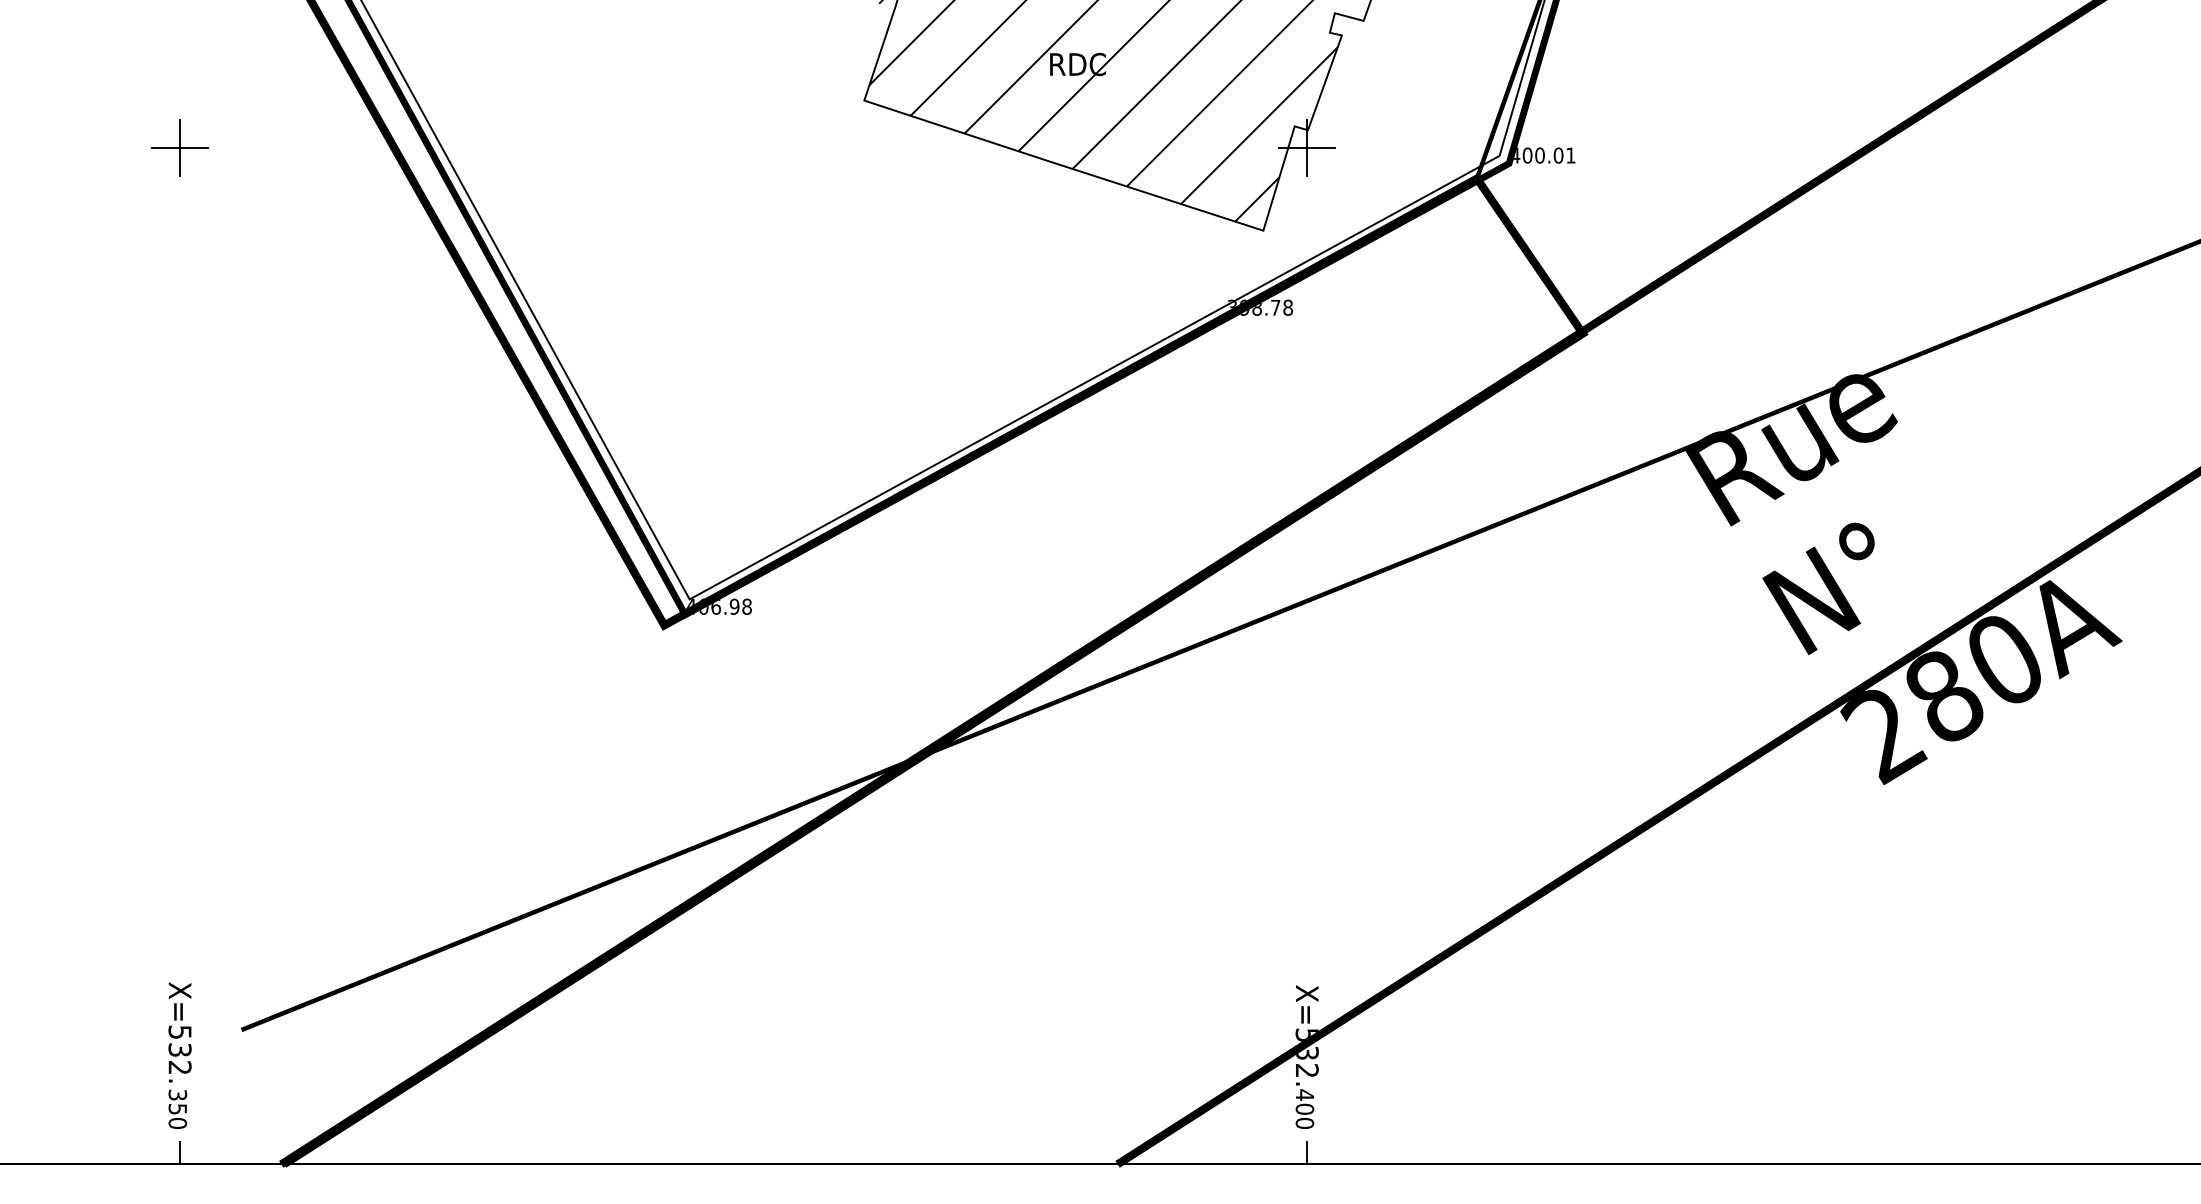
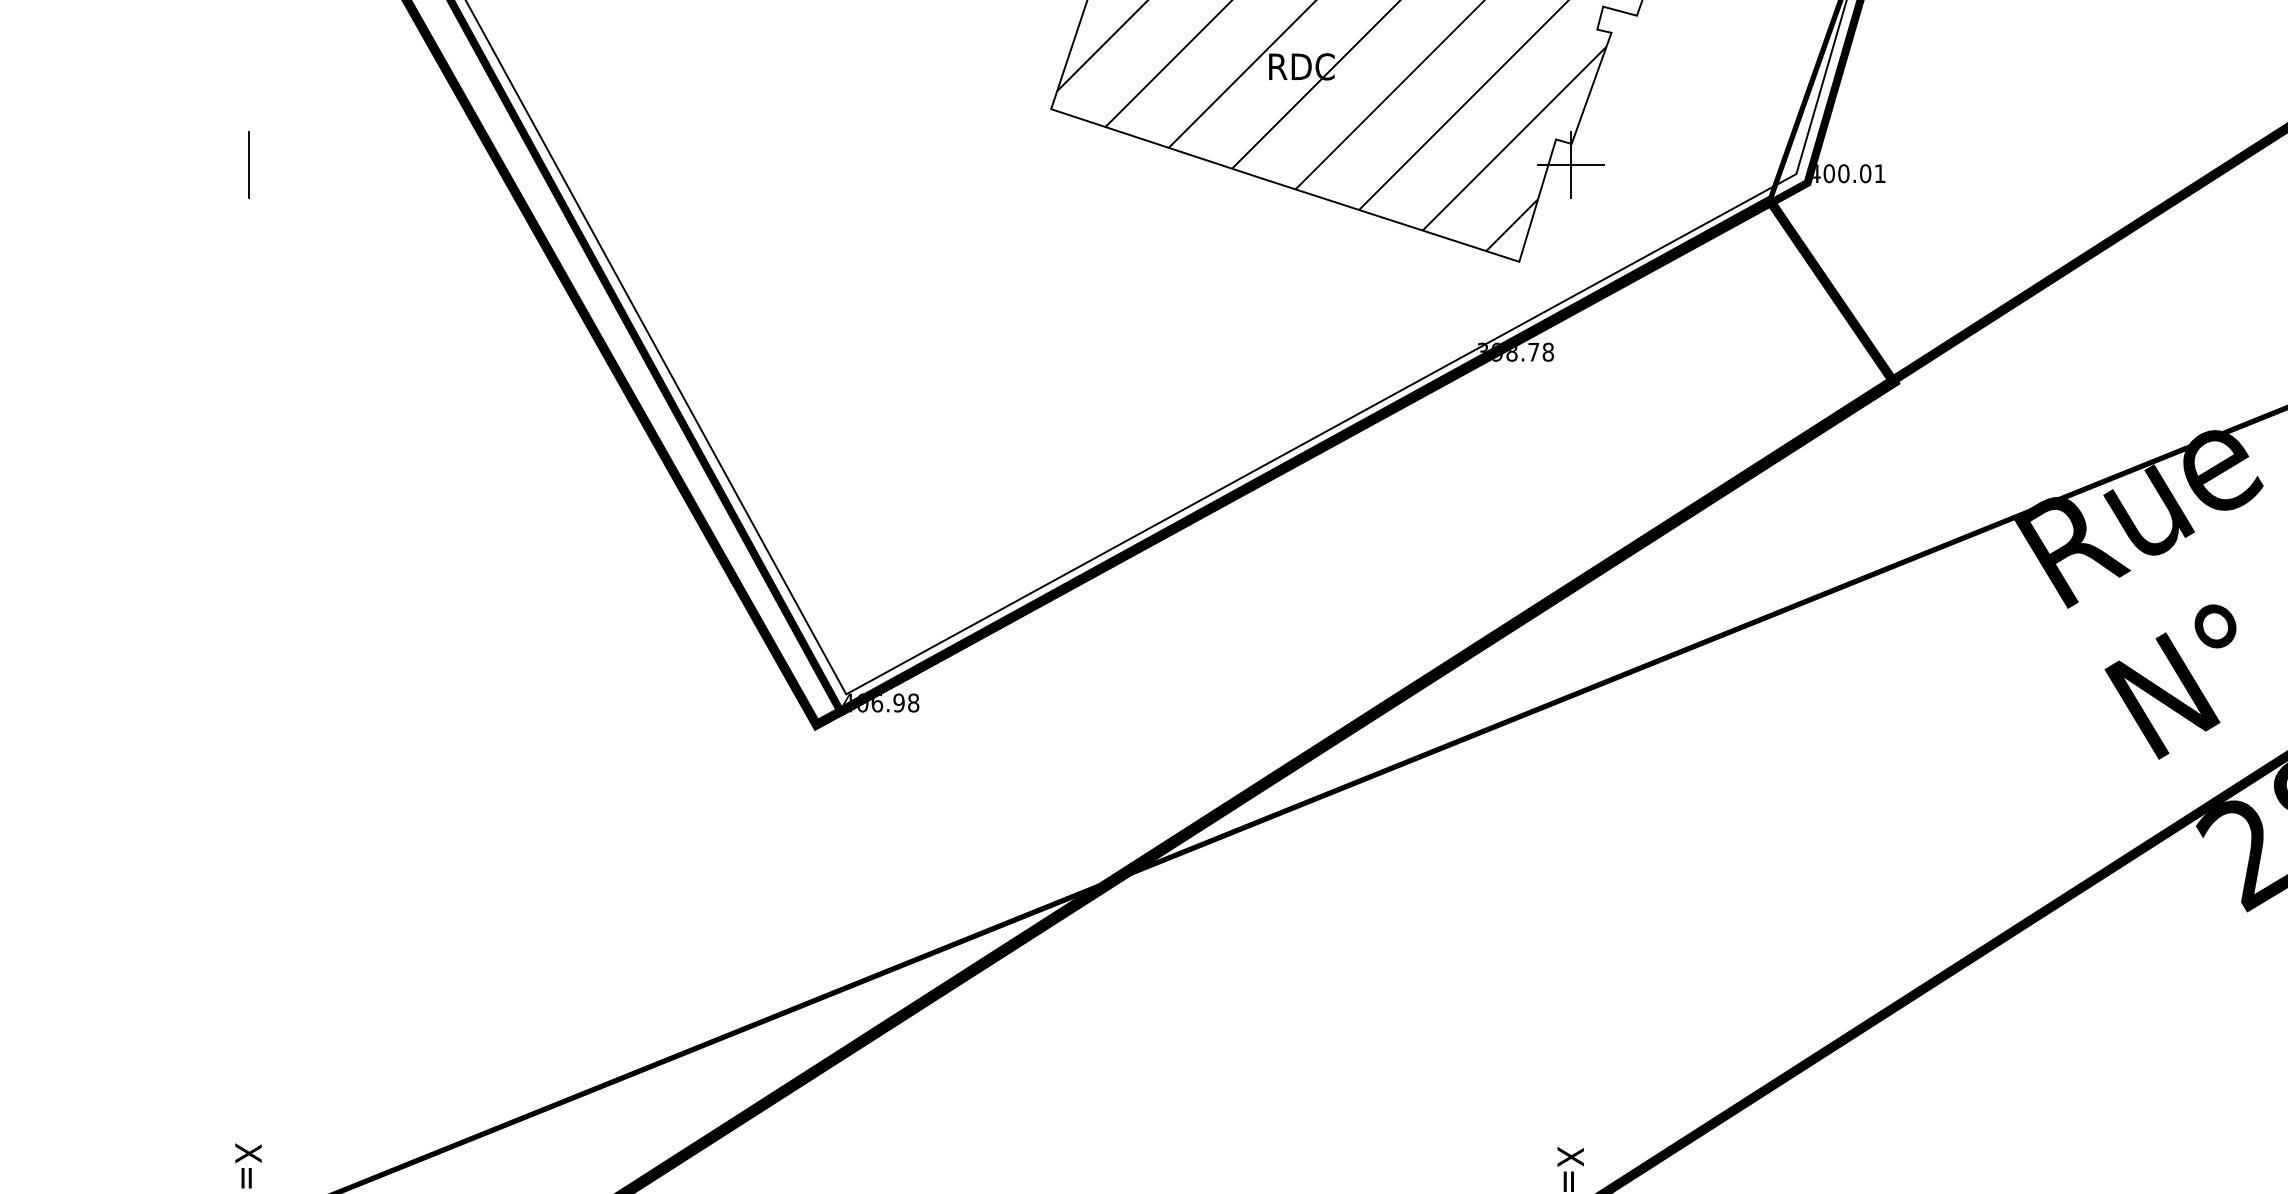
line: (179, 148) -> (247, 165), removed

